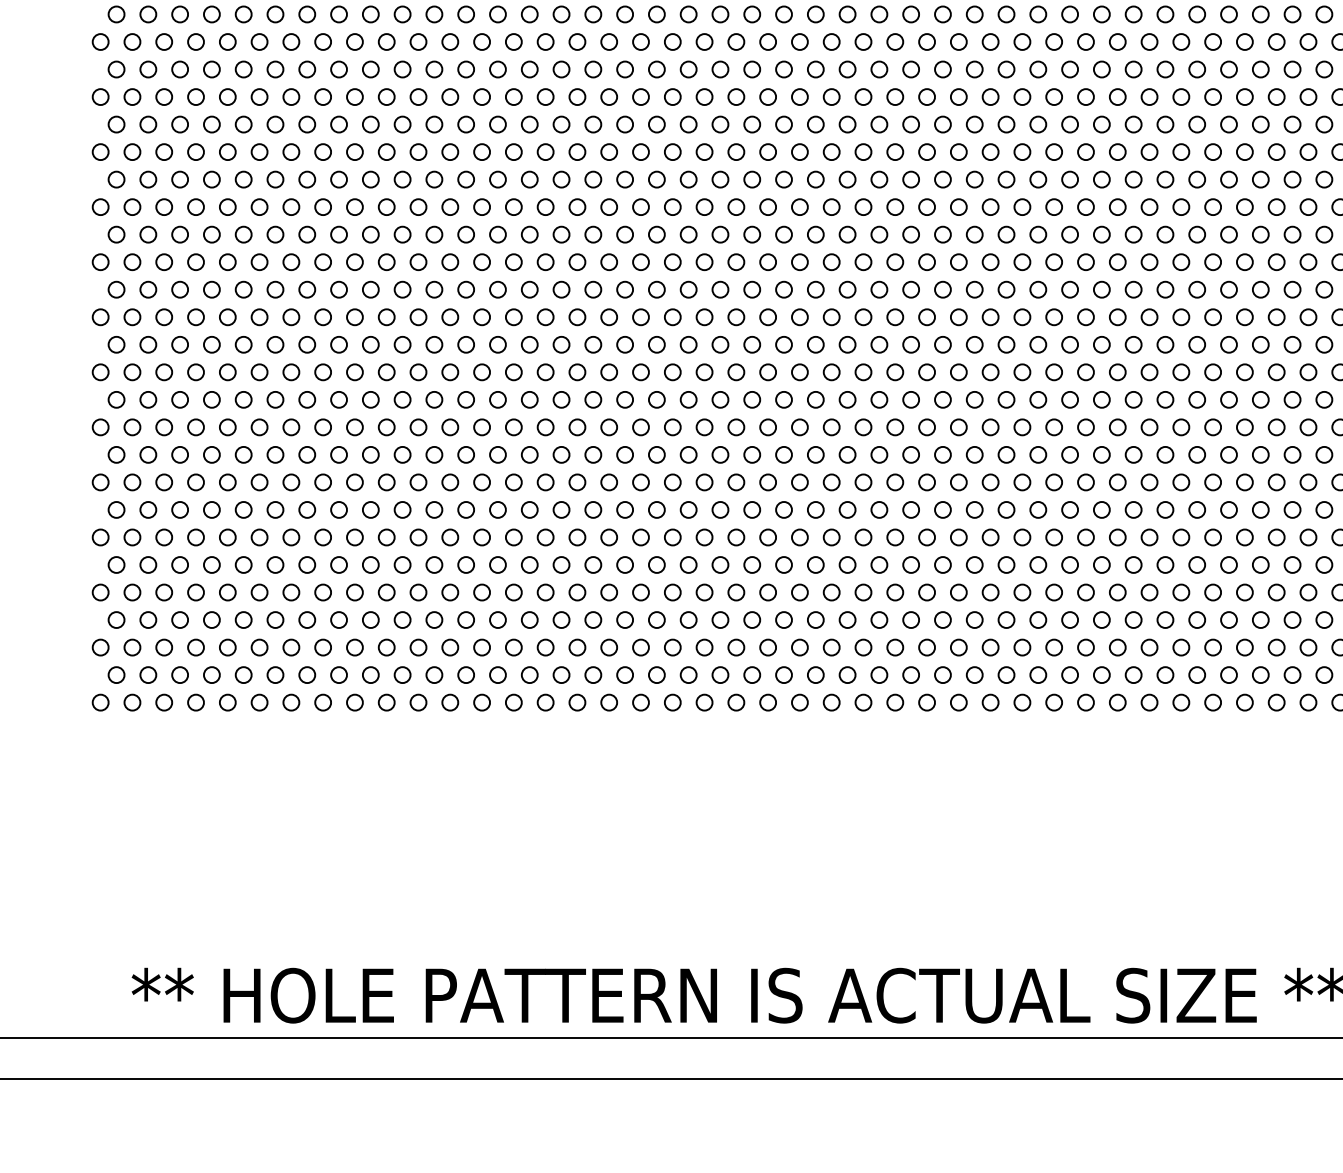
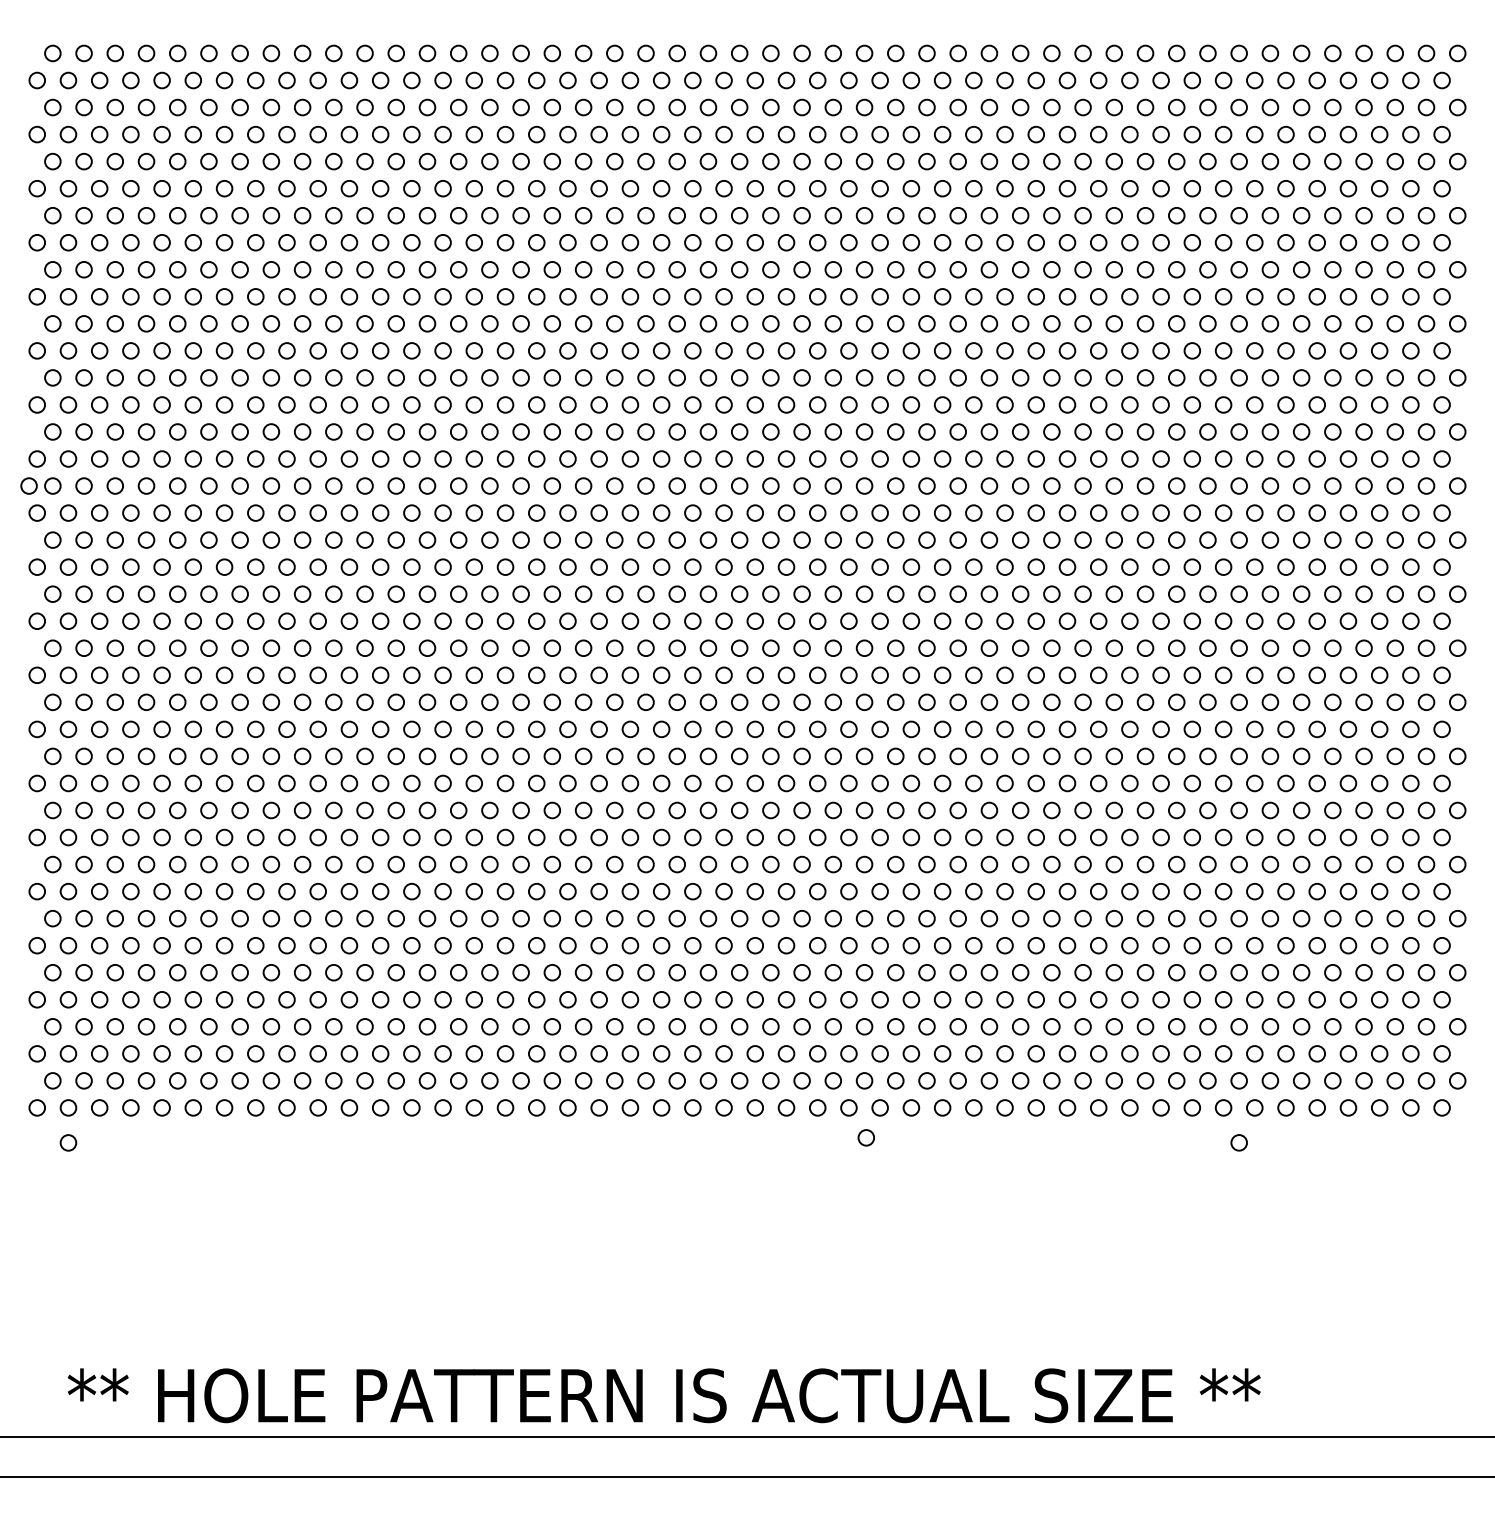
circle: (91, 68) -> (28, 485), added
circle: (943, 732) -> (865, 1137), added
circle: (132, 737) -> (68, 1142), added
circle: (1323, 737) -> (1238, 1142), added

